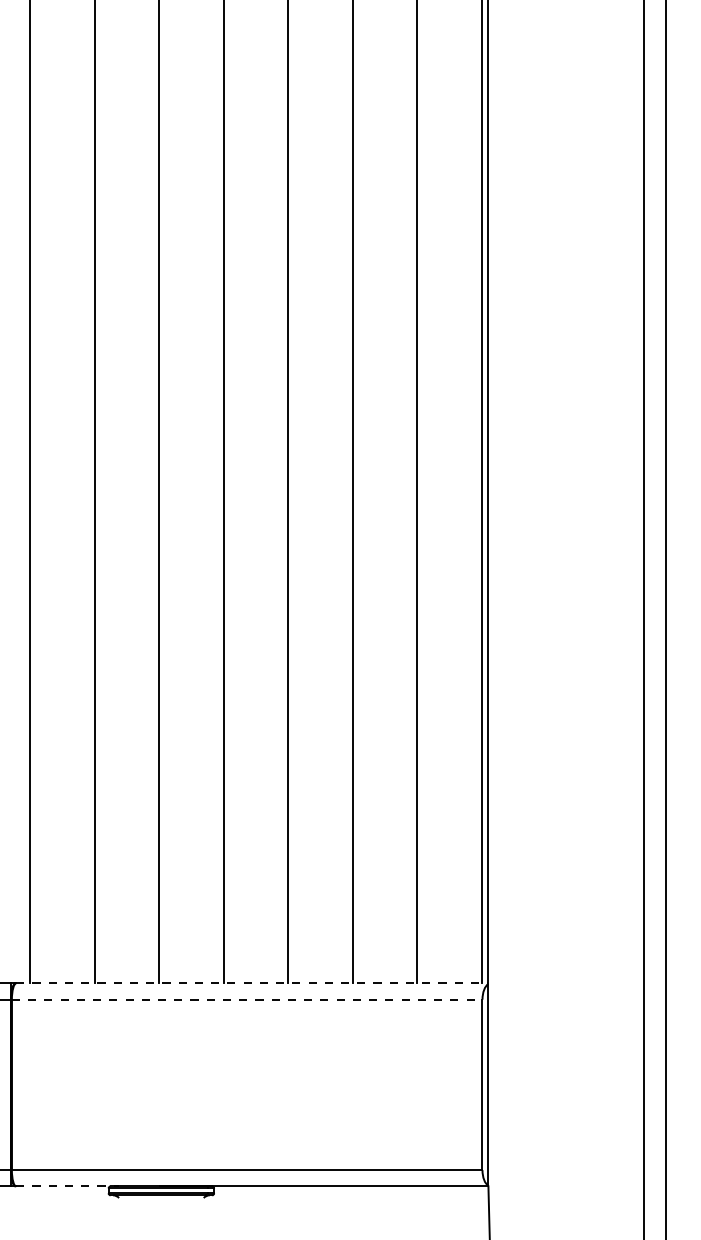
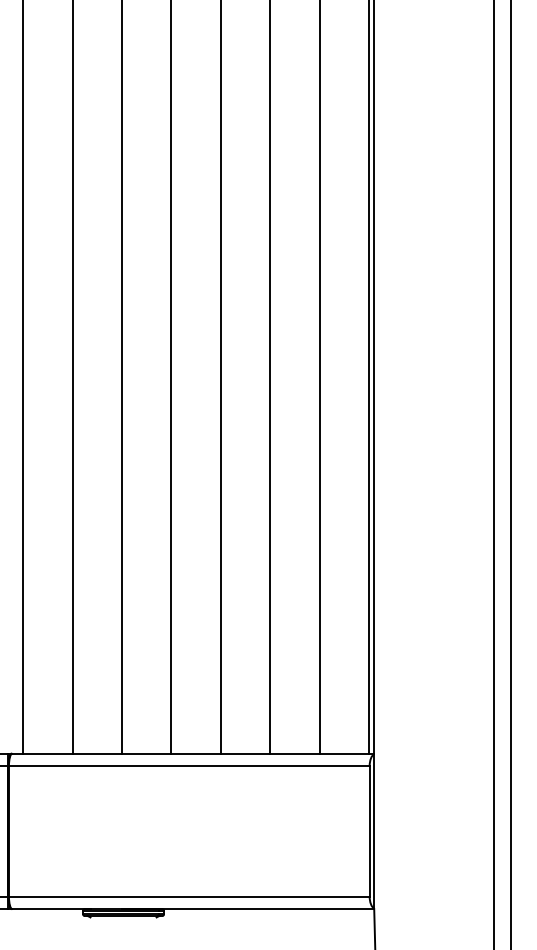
line: (252, 983) -> (193, 753), dashed -> solid
line: (247, 999) -> (189, 765), dashed -> solid
line: (67, 1186) -> (51, 909), dashed -> solid

